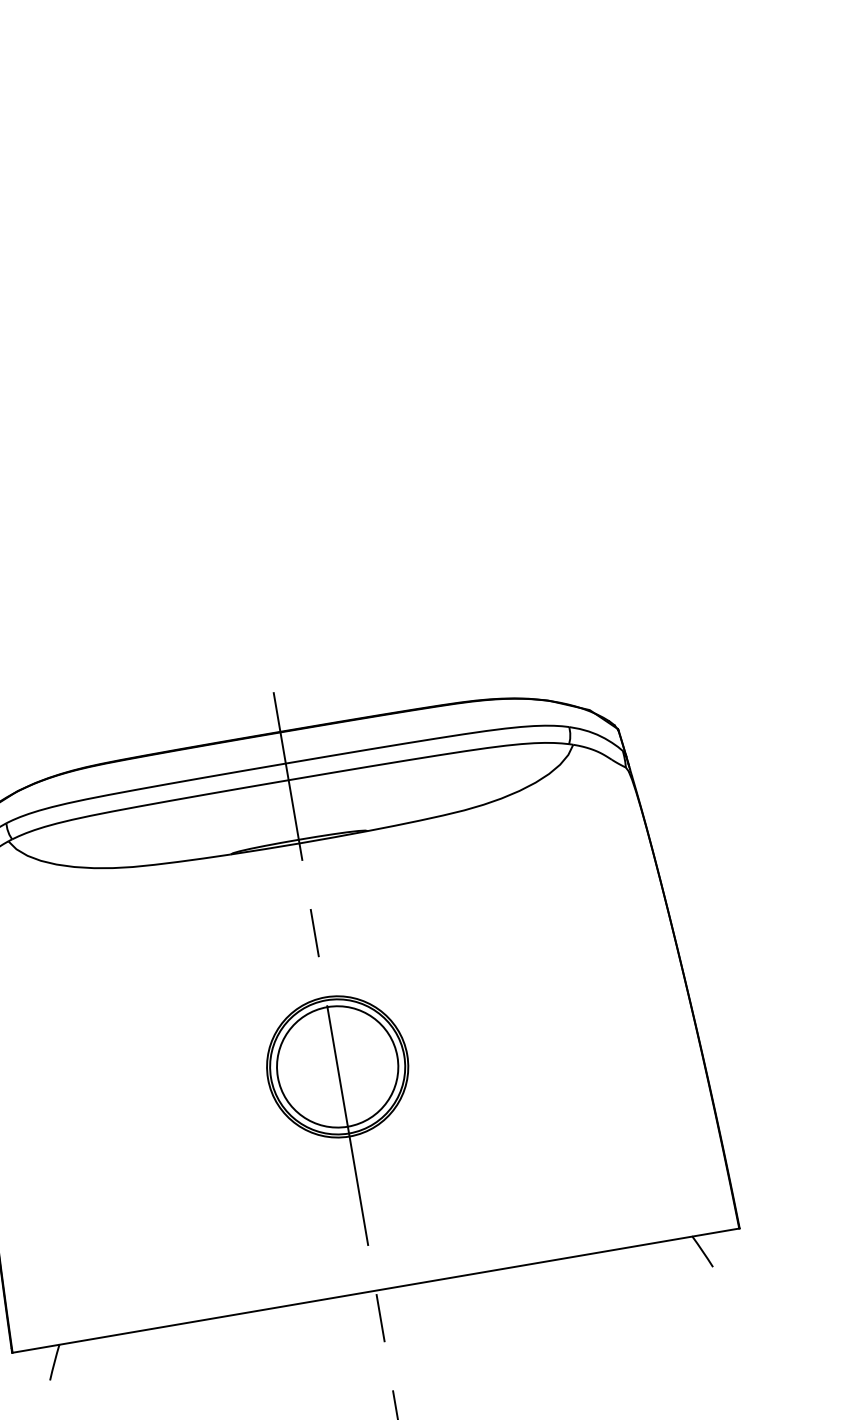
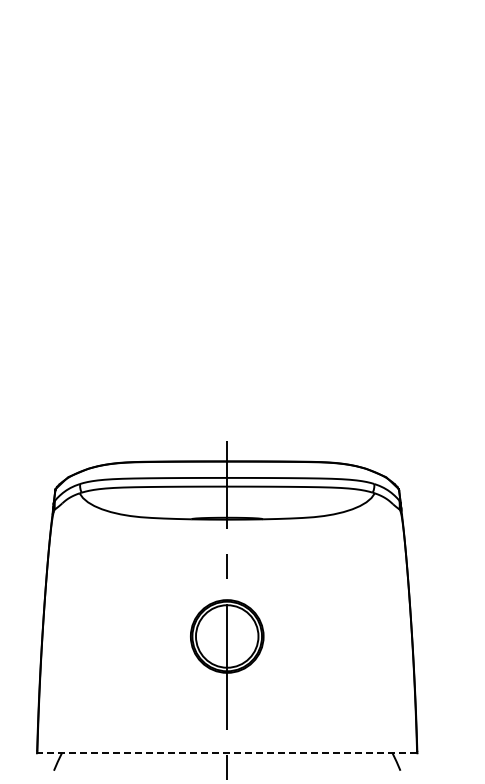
line: (376, 1290) -> (227, 753), solid -> dashed

